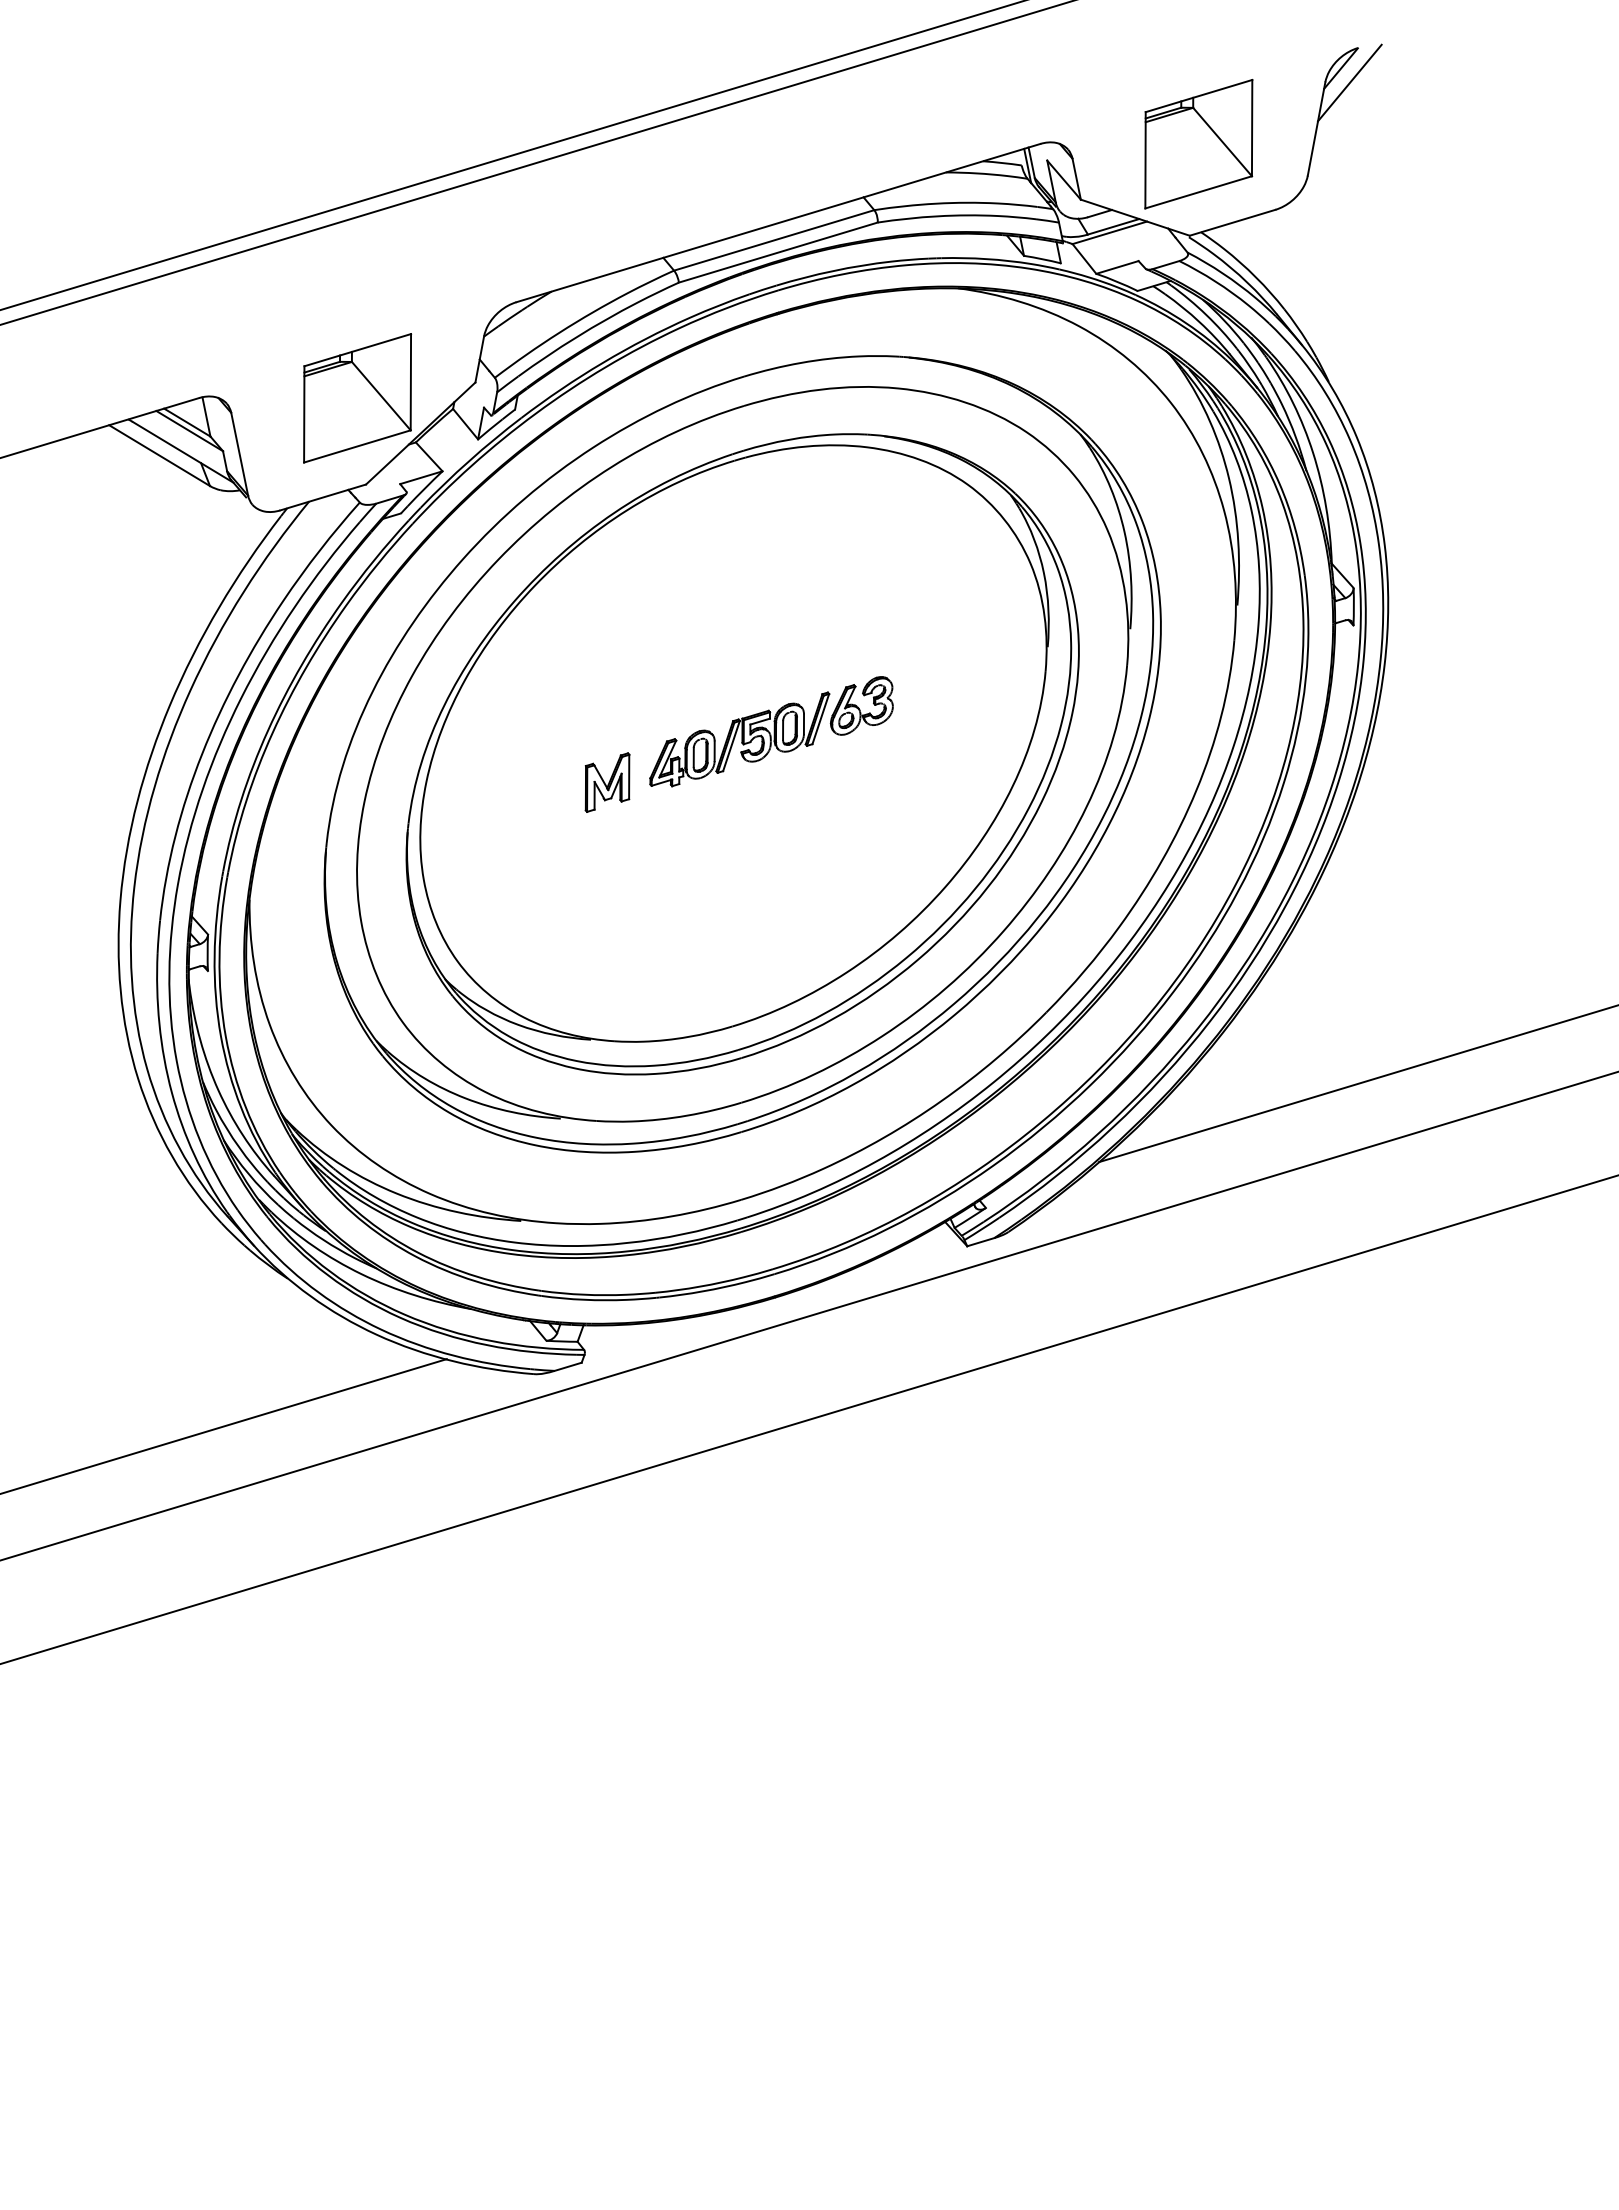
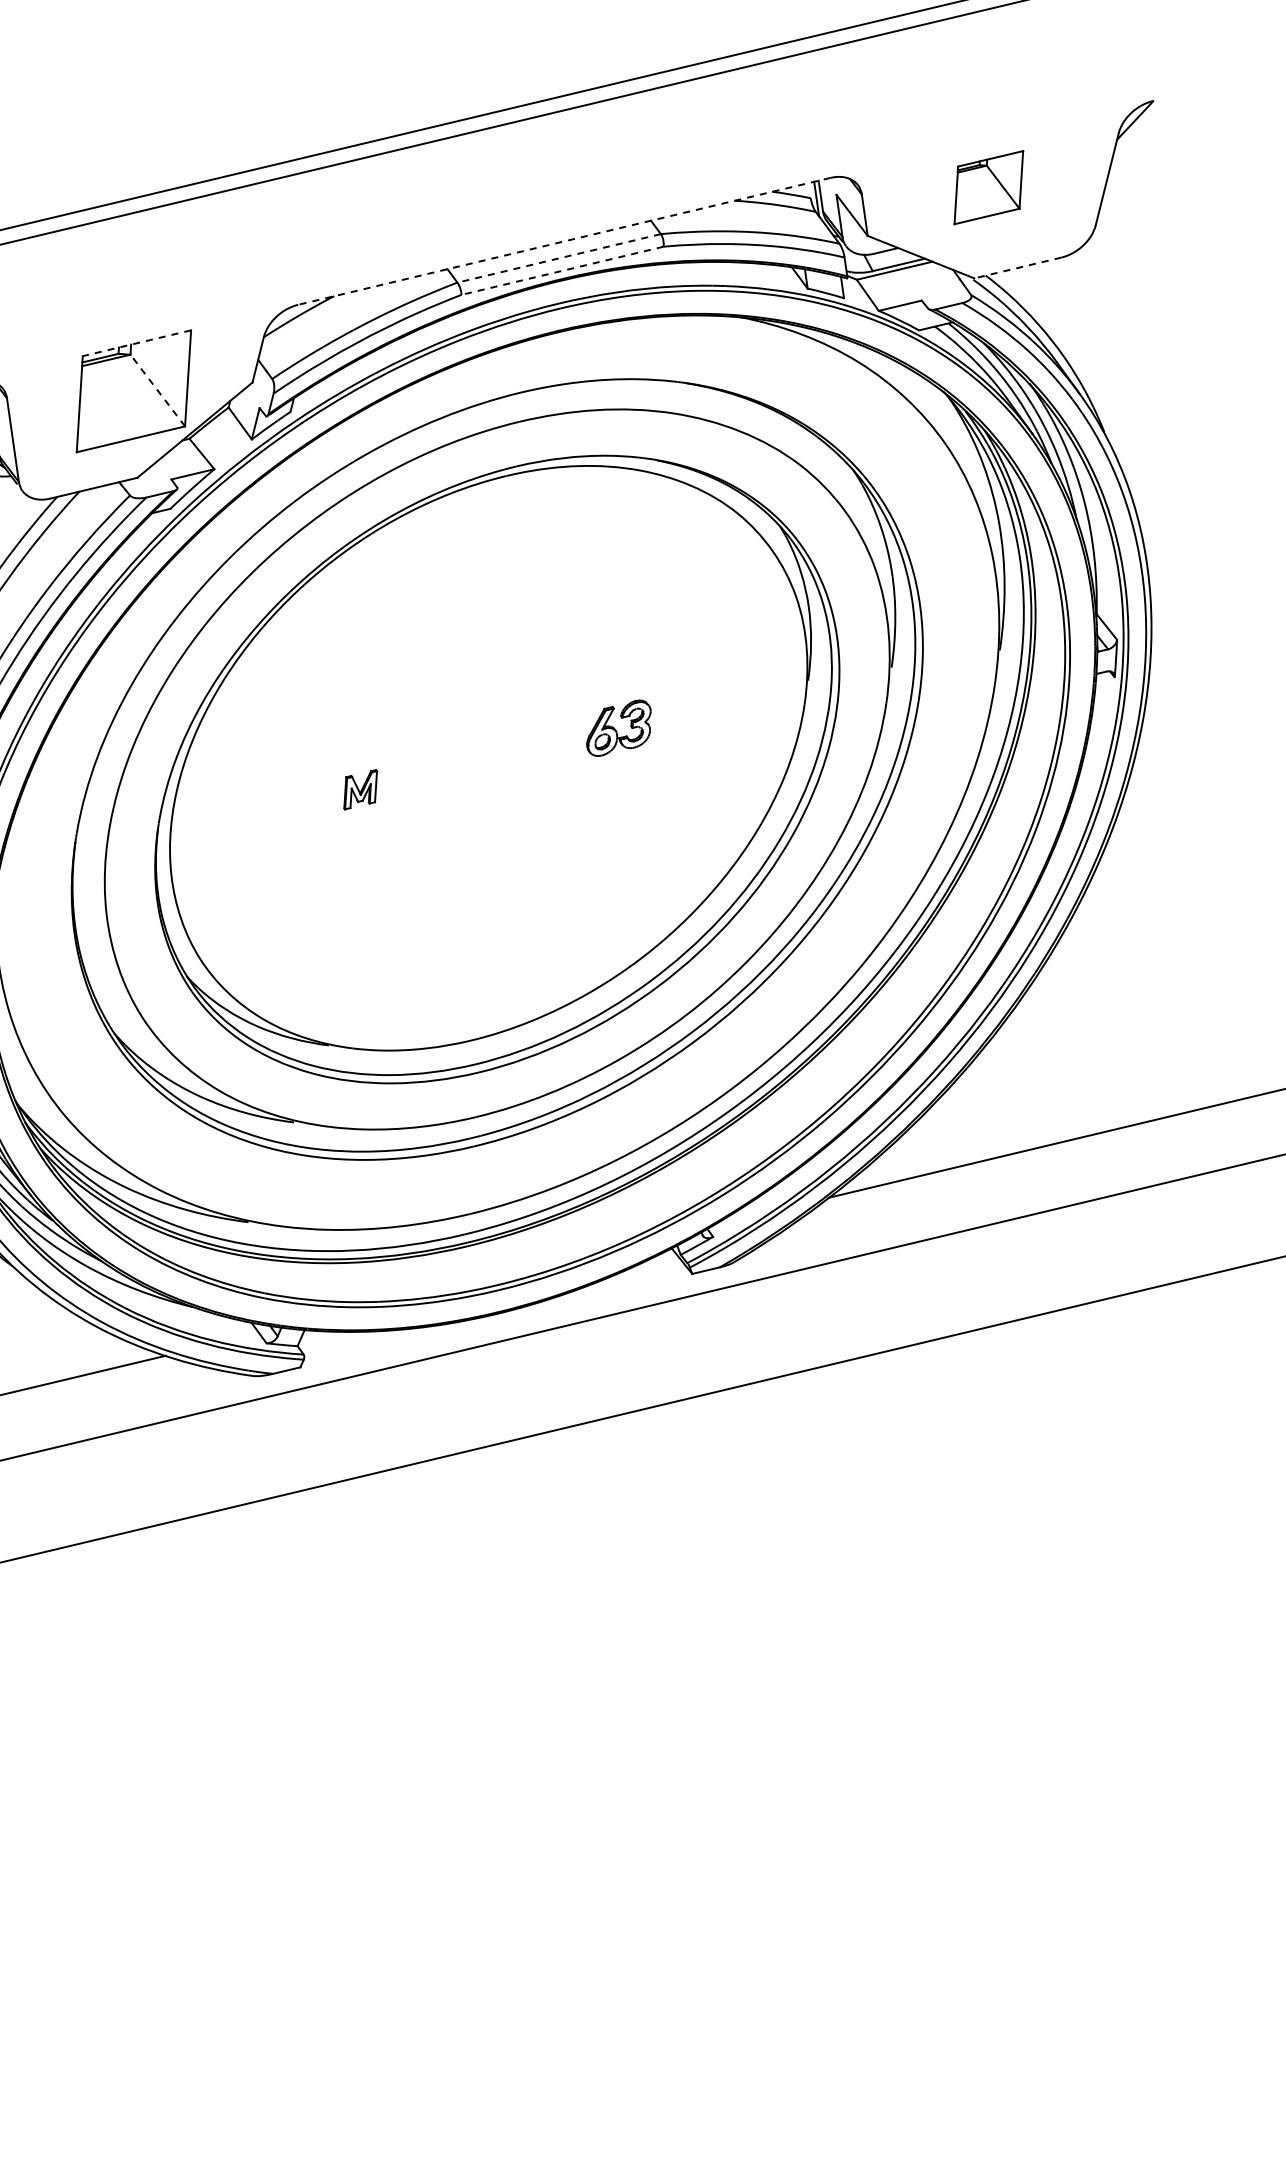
line: (1349, 82) -> (1142, 134), removed
part: (1198, 144) -> (988, 187), size x0.6
line: (1232, 222) -> (1017, 267), solid -> dashed
line: (778, 223) -> (564, 241), solid -> dashed
line: (774, 240) -> (559, 258), solid -> dashed
line: (778, 252) -> (562, 270), solid -> dashed
line: (357, 350) -> (136, 343), solid -> dashed
line: (381, 395) -> (158, 389), solid -> dashed
part: (739, 739) -> (494, 754), removed
part: (607, 782) -> (360, 789), size x0.7

